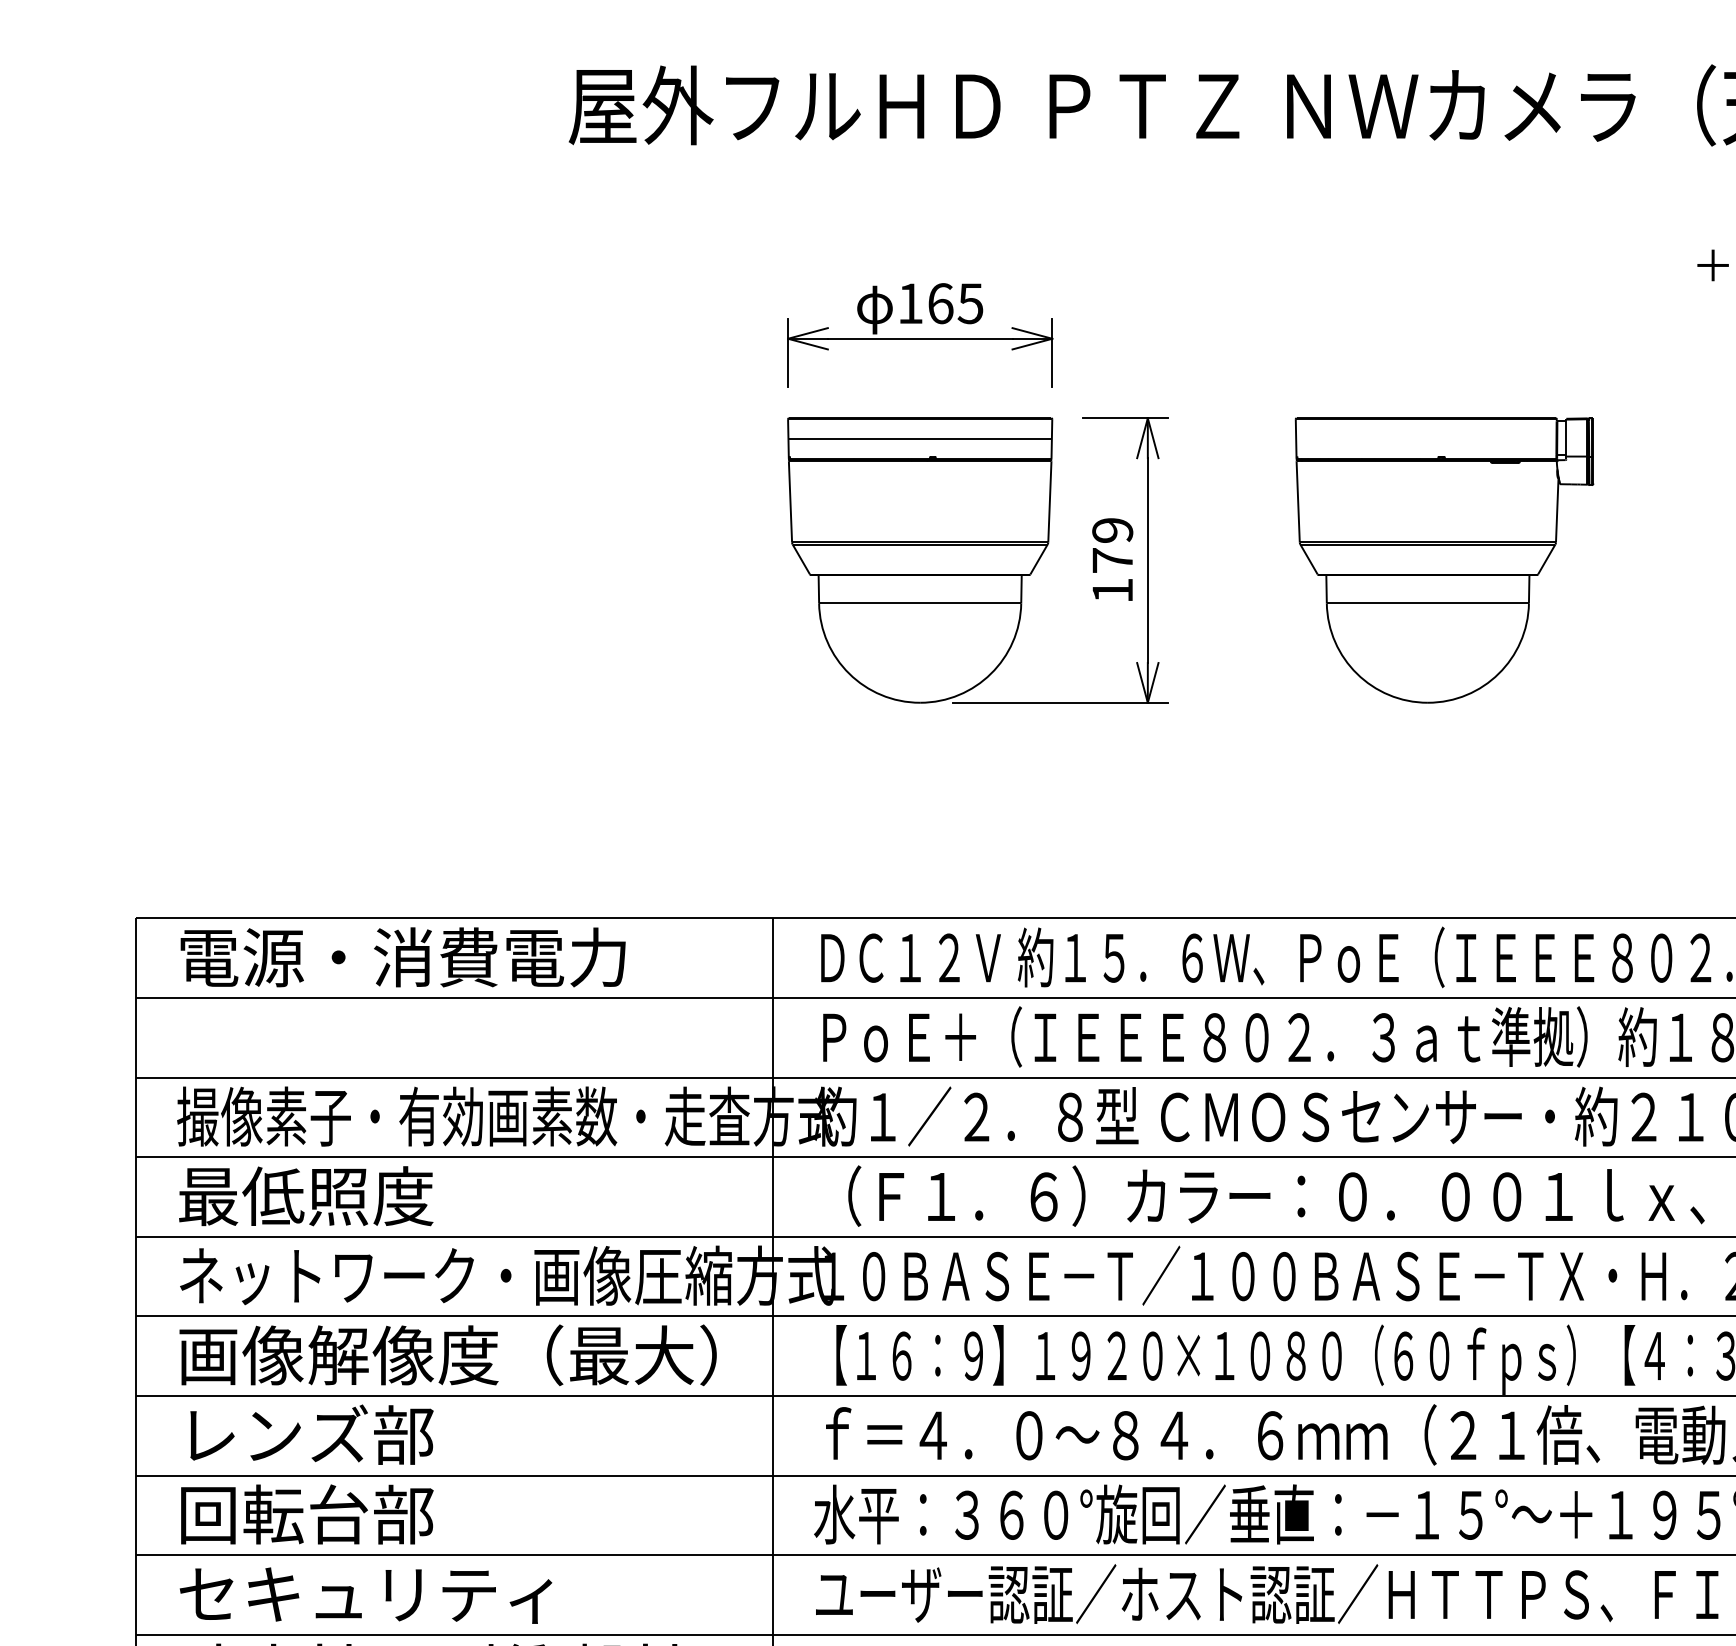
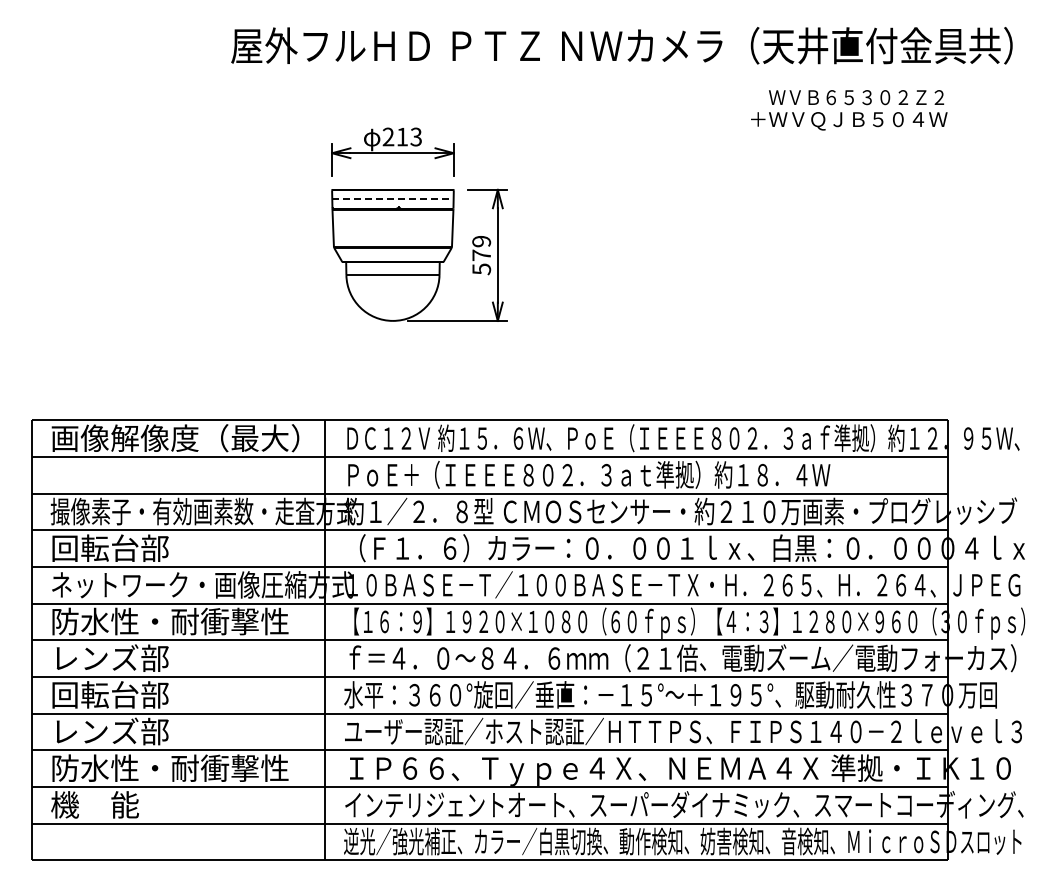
text: (938, 302) -> (401, 136), 165 -> 213
line: (919, 439) -> (392, 199), solid -> dashed
part: (1444, 560) -> (634, 255), removed
text: (1112, 591) -> (481, 269), 179 -> 579
text: (448, 957) -> (175, 438), 電源・消費電力 -> 画像解像度（最大）
text: (304, 1194) -> (109, 547), 最低照度 -> 回転台部
text: (448, 1355) -> (175, 621), 画像解像度（最大） -> 防水性・耐衝撃性
text: (365, 1594) -> (137, 731), セキュリティ -> レンズ部

